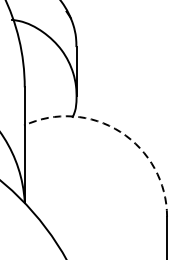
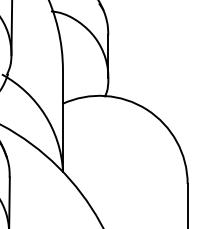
arc: (120, 131) -> (146, 109), dashed -> solid

